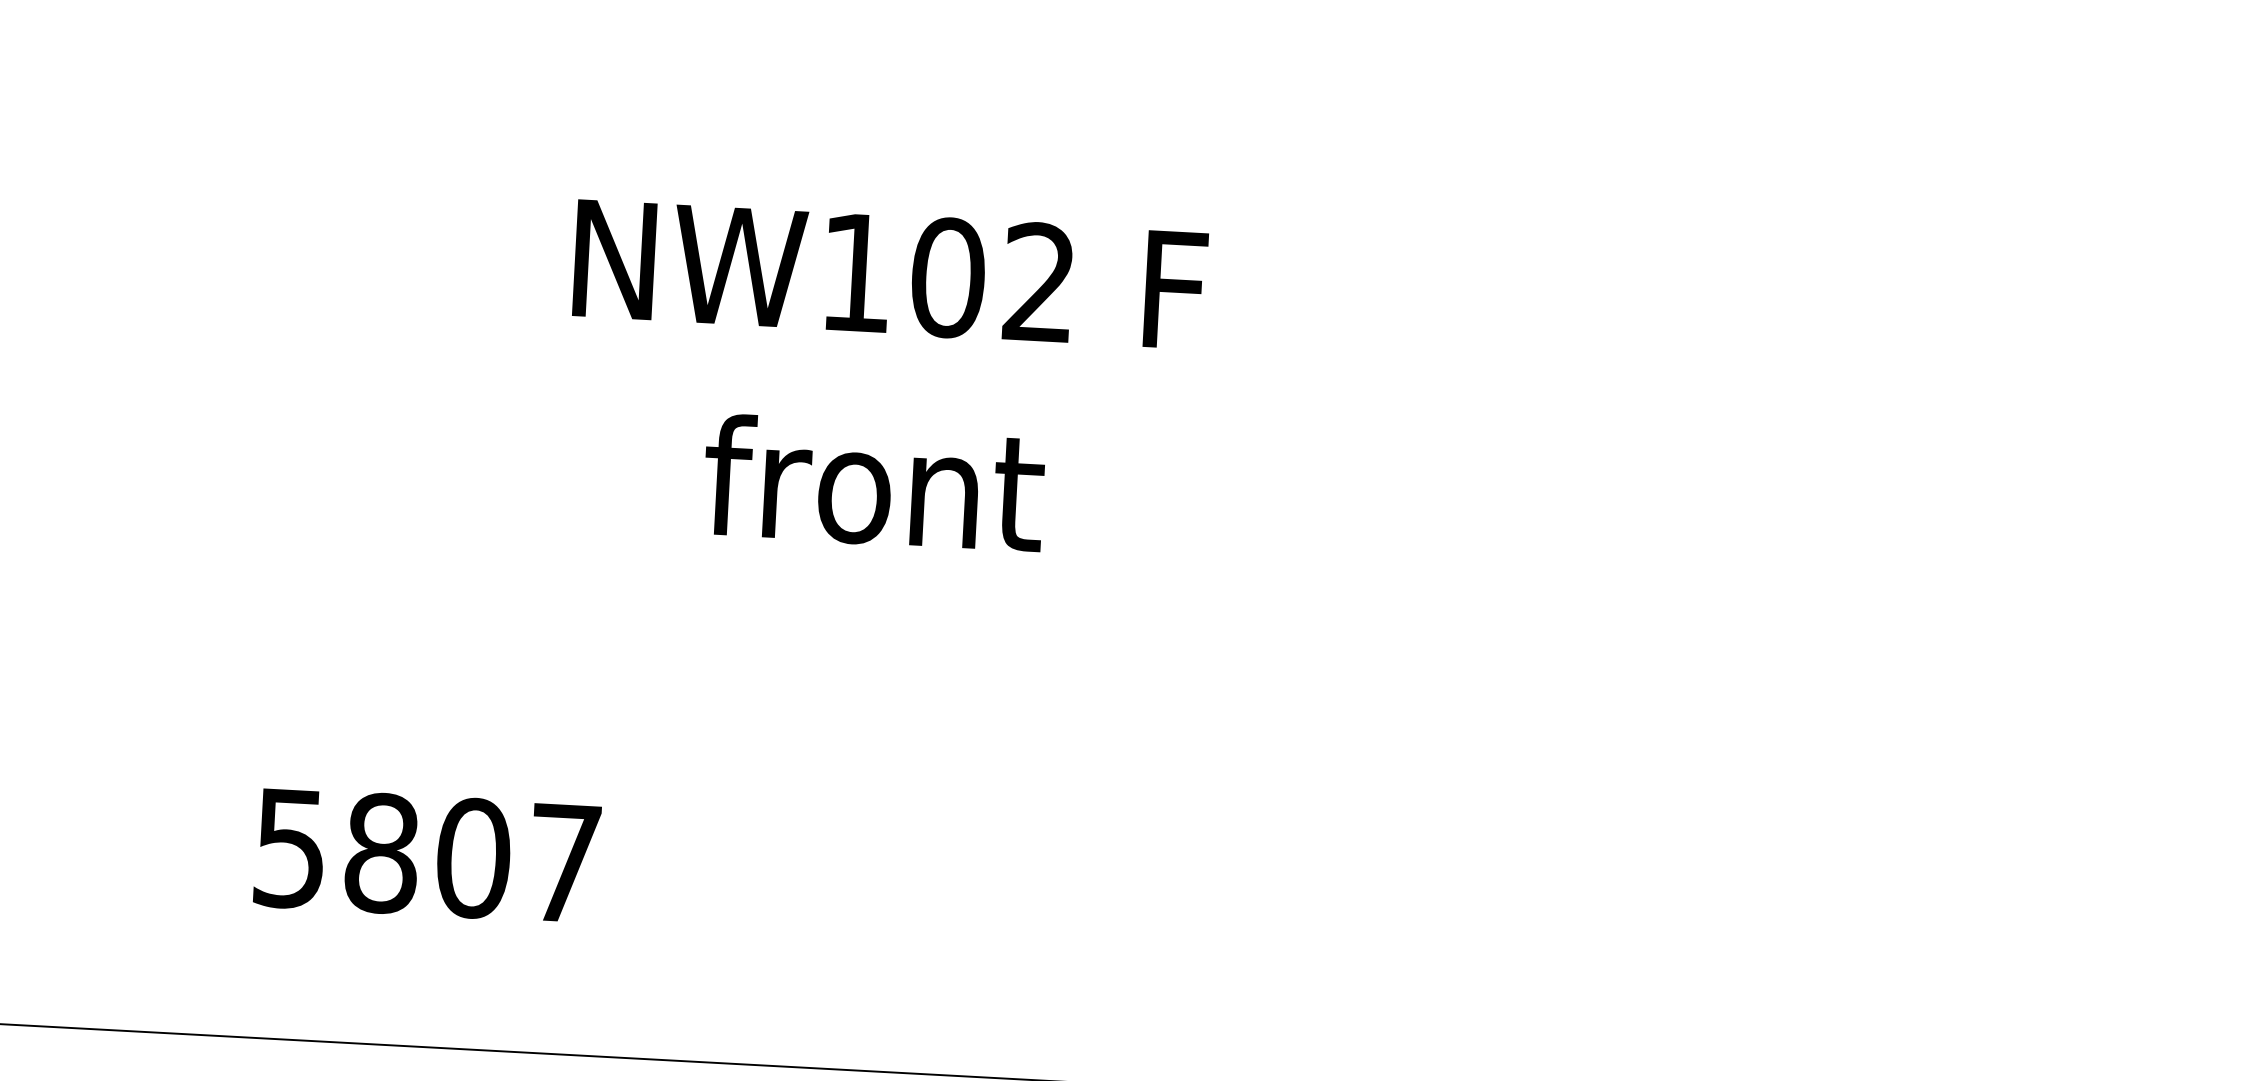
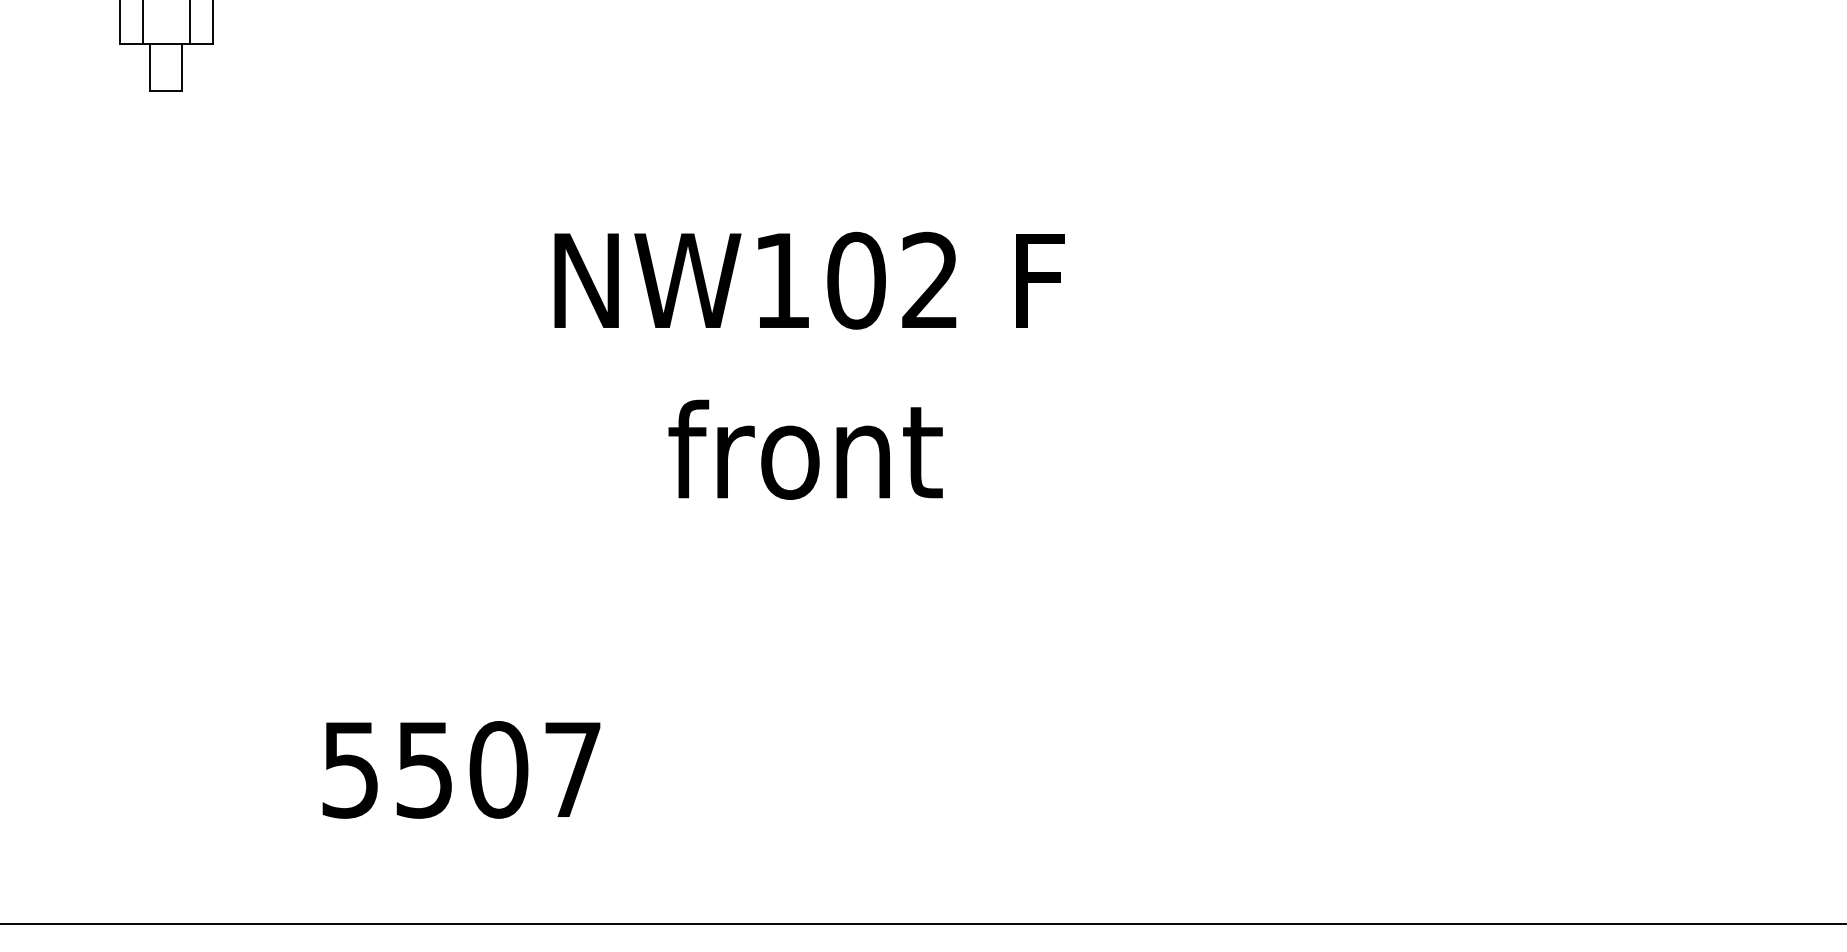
text: (381, 852) -> (424, 769), 5807 -> 5507

